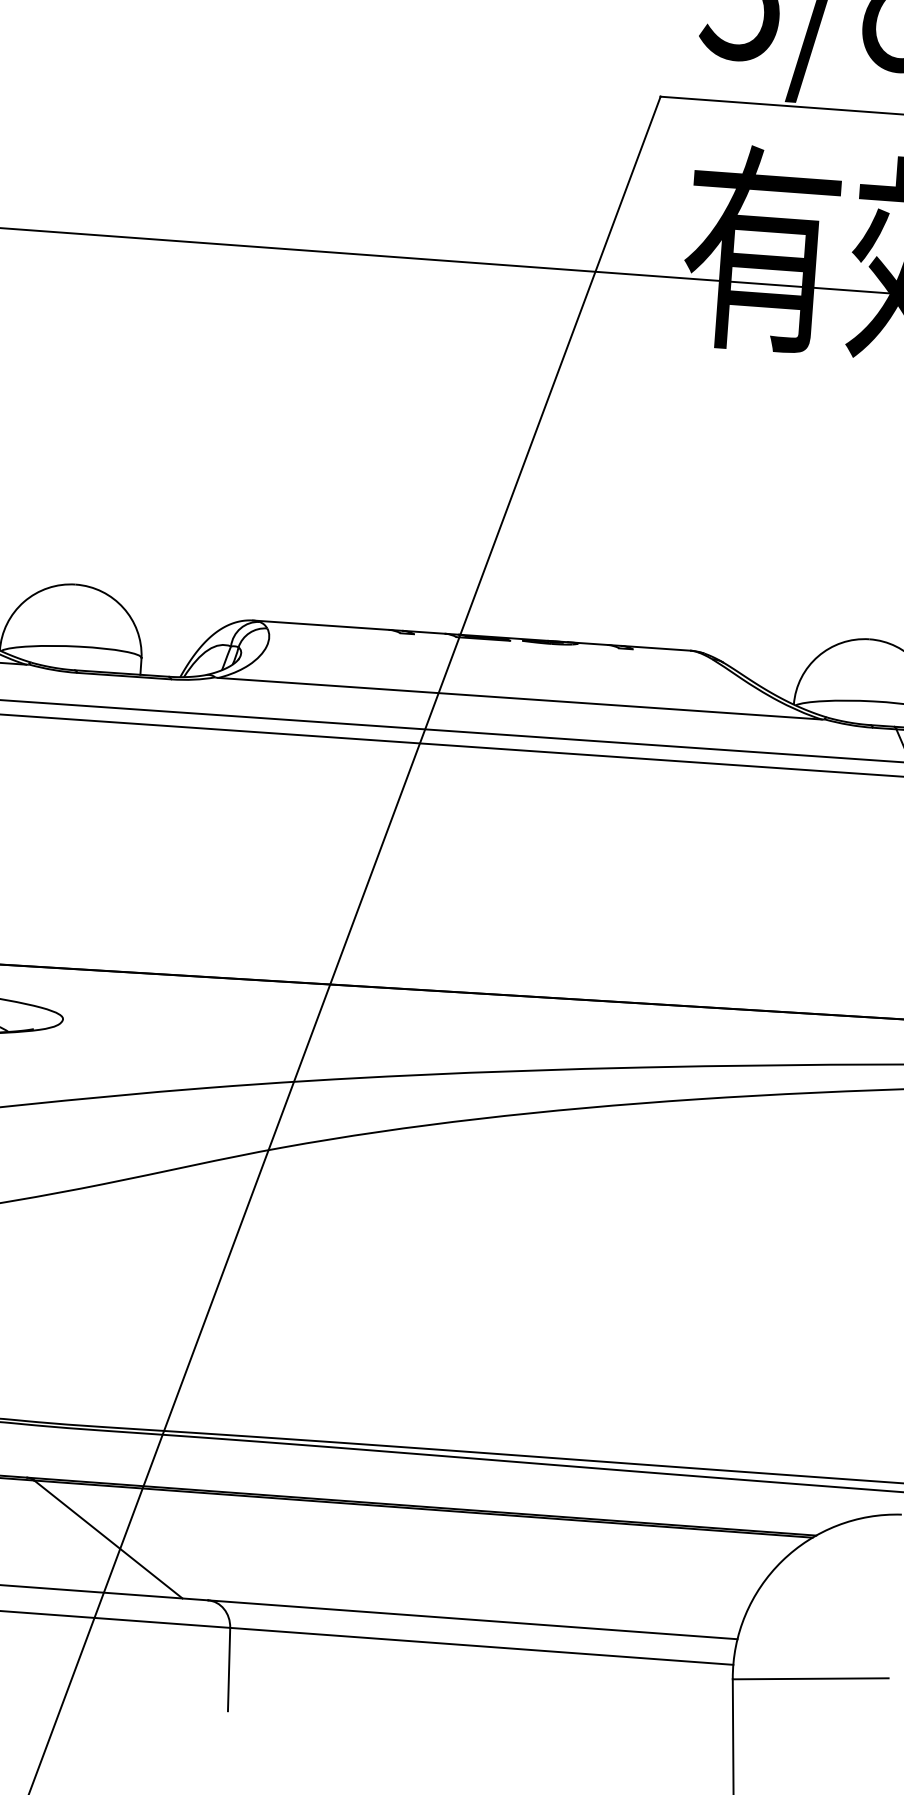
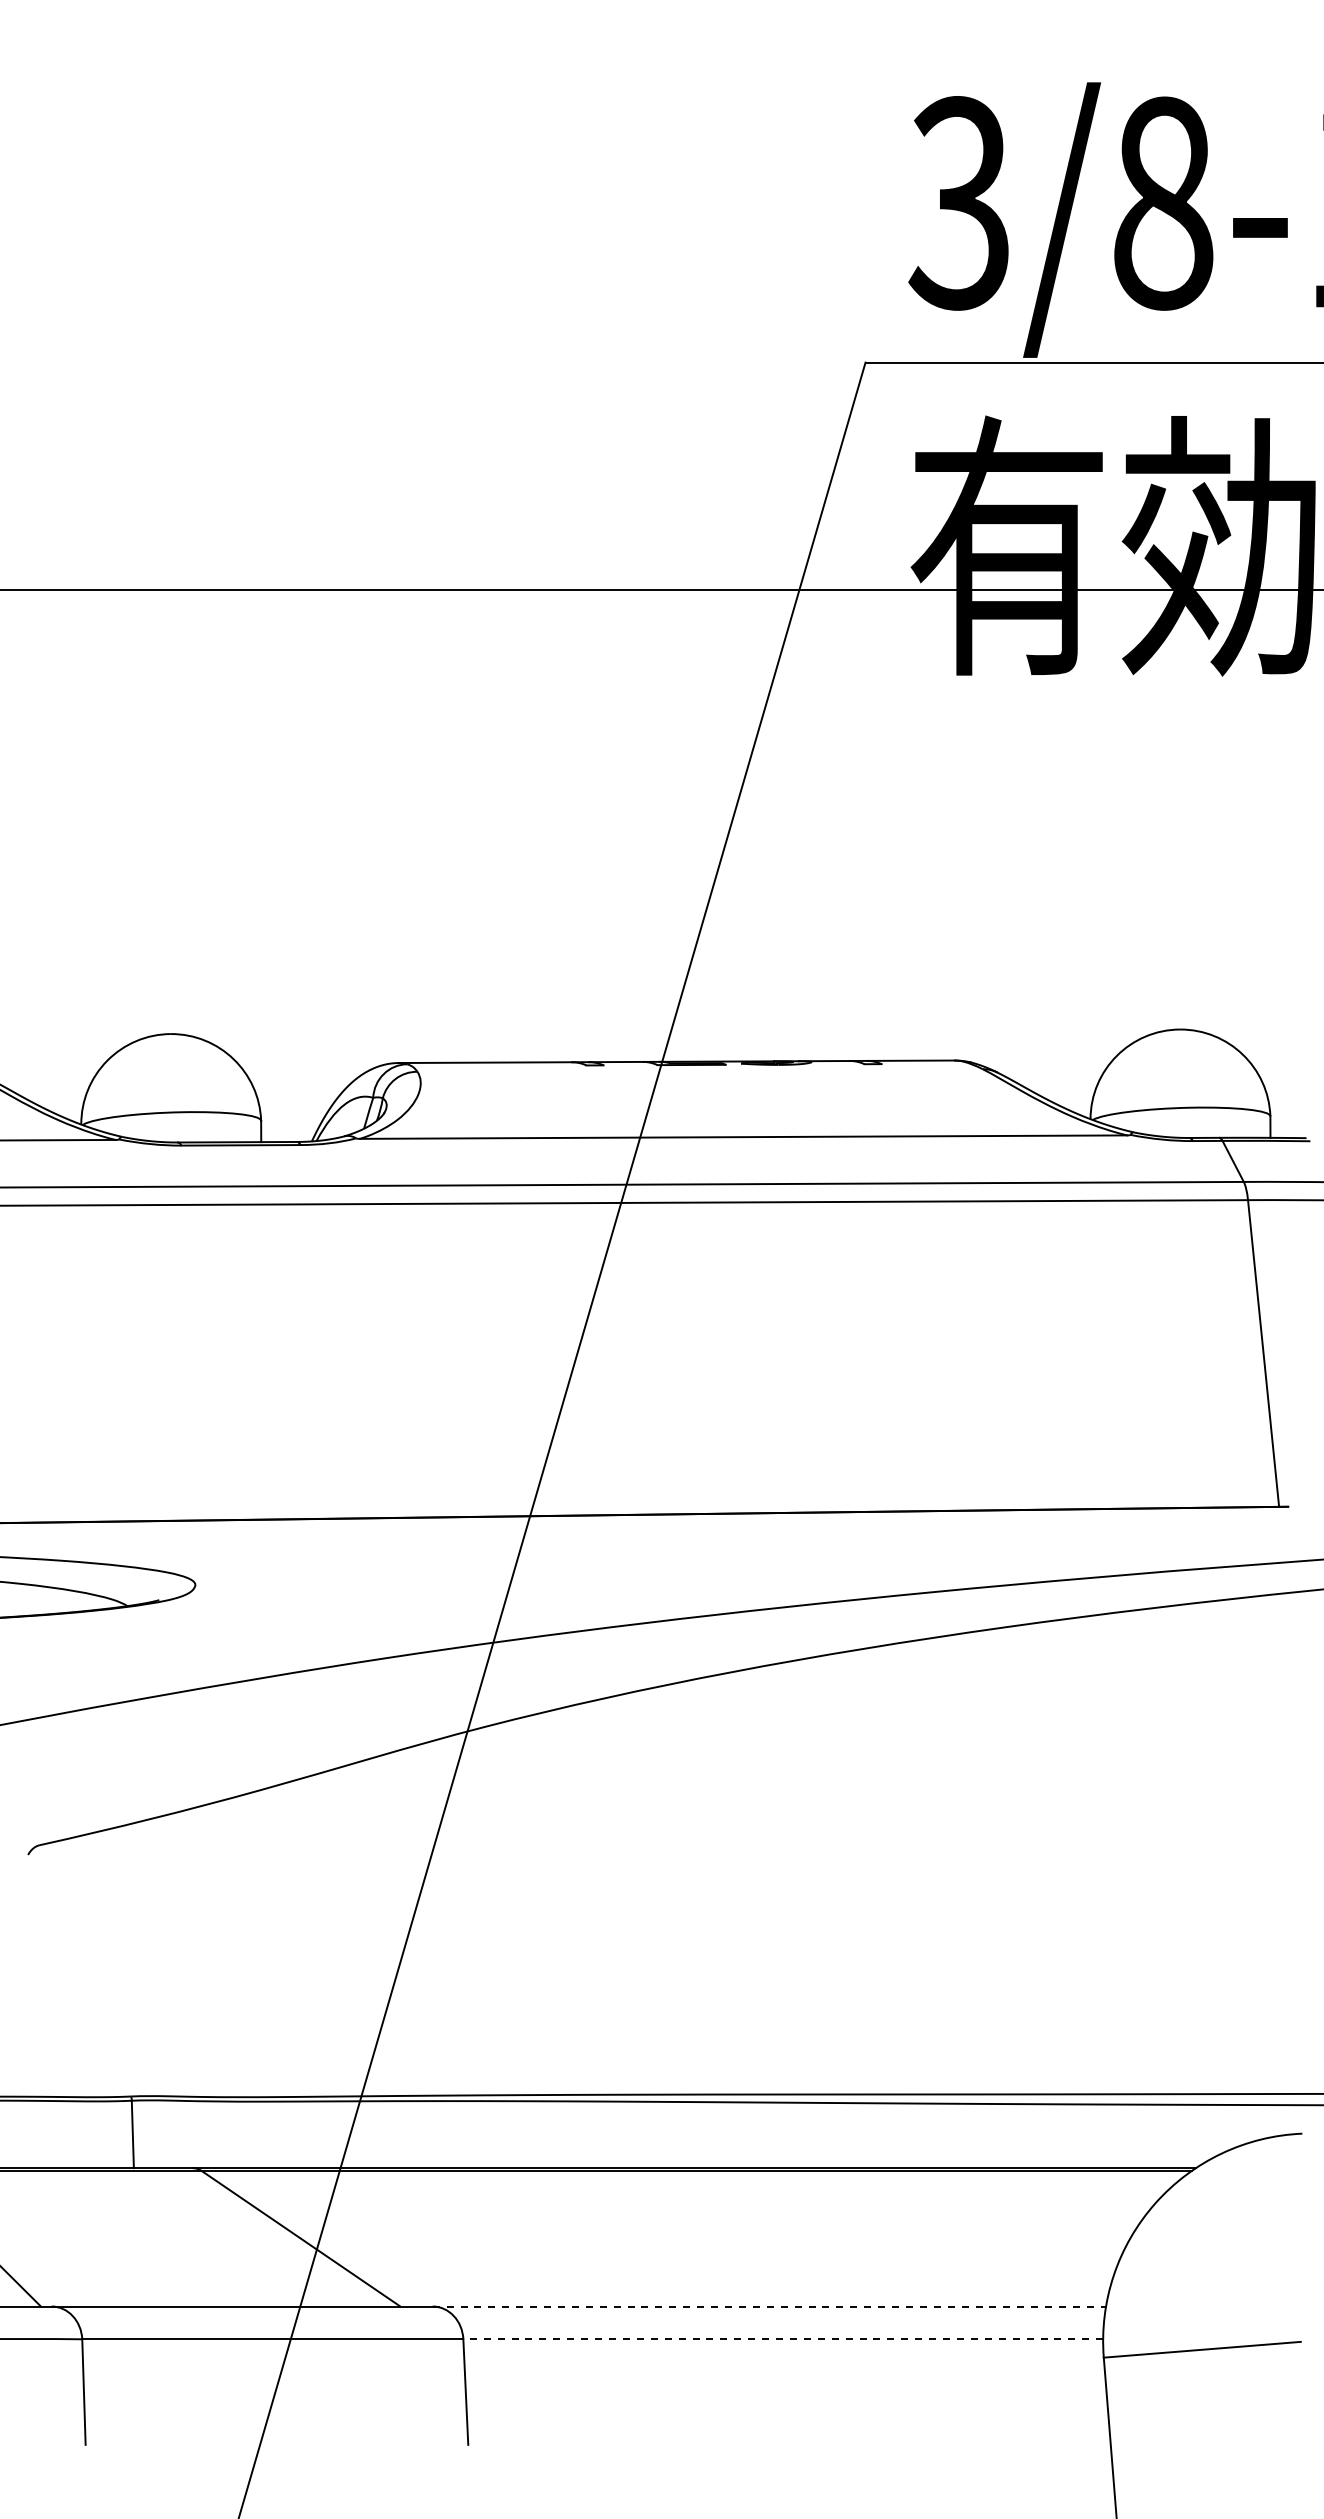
line: (472, 1619) -> (769, 2306), solid -> dashed
line: (481, 1646) -> (783, 2339), solid -> dashed

